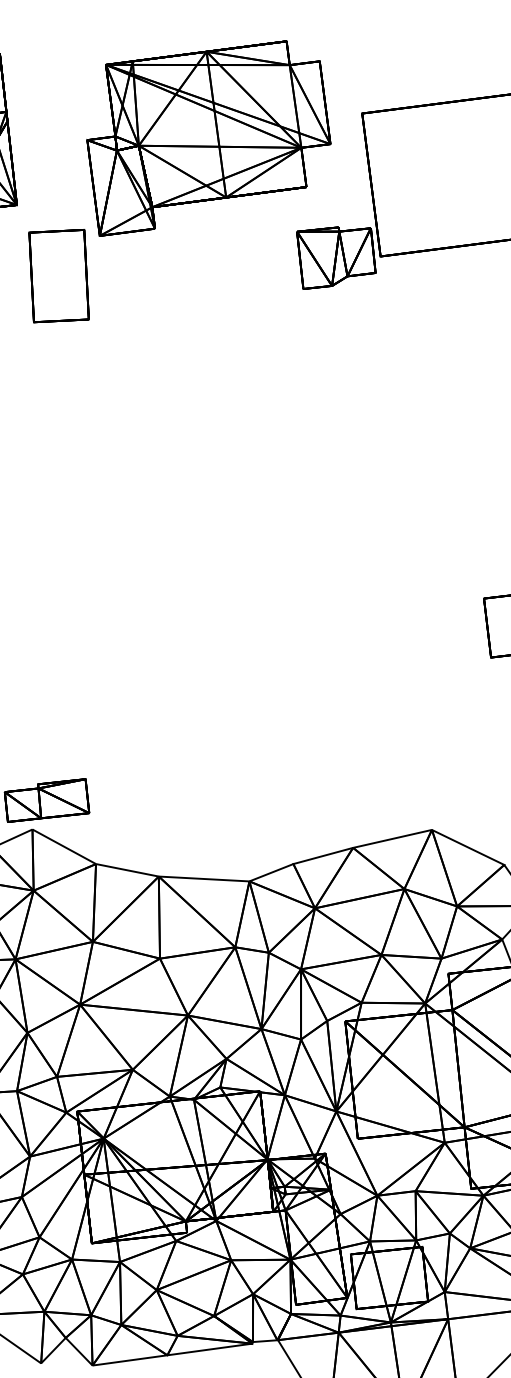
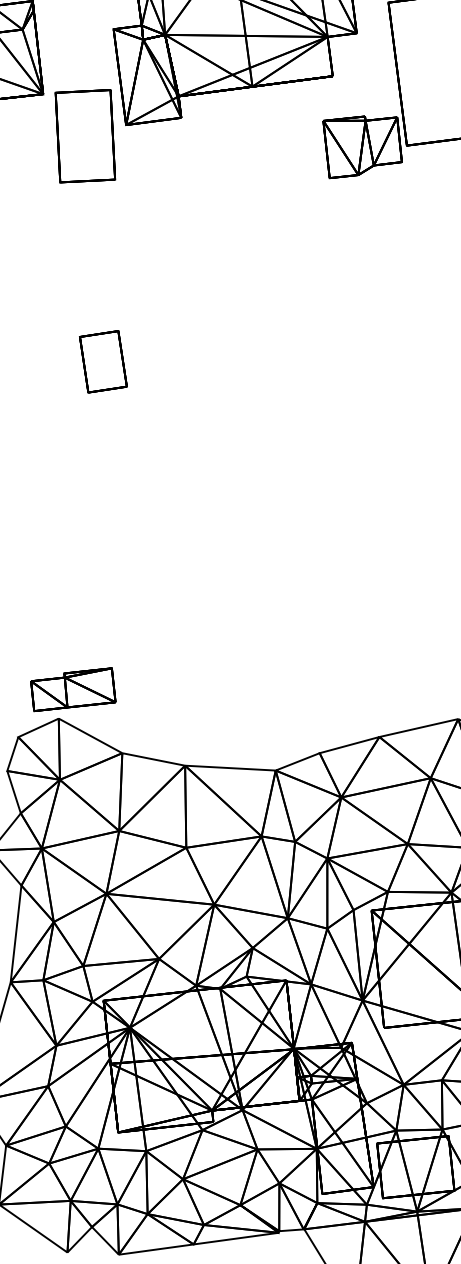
part: (58, 276) -> (84, 136), moved
part: (76, 472) -> (102, 361), added

